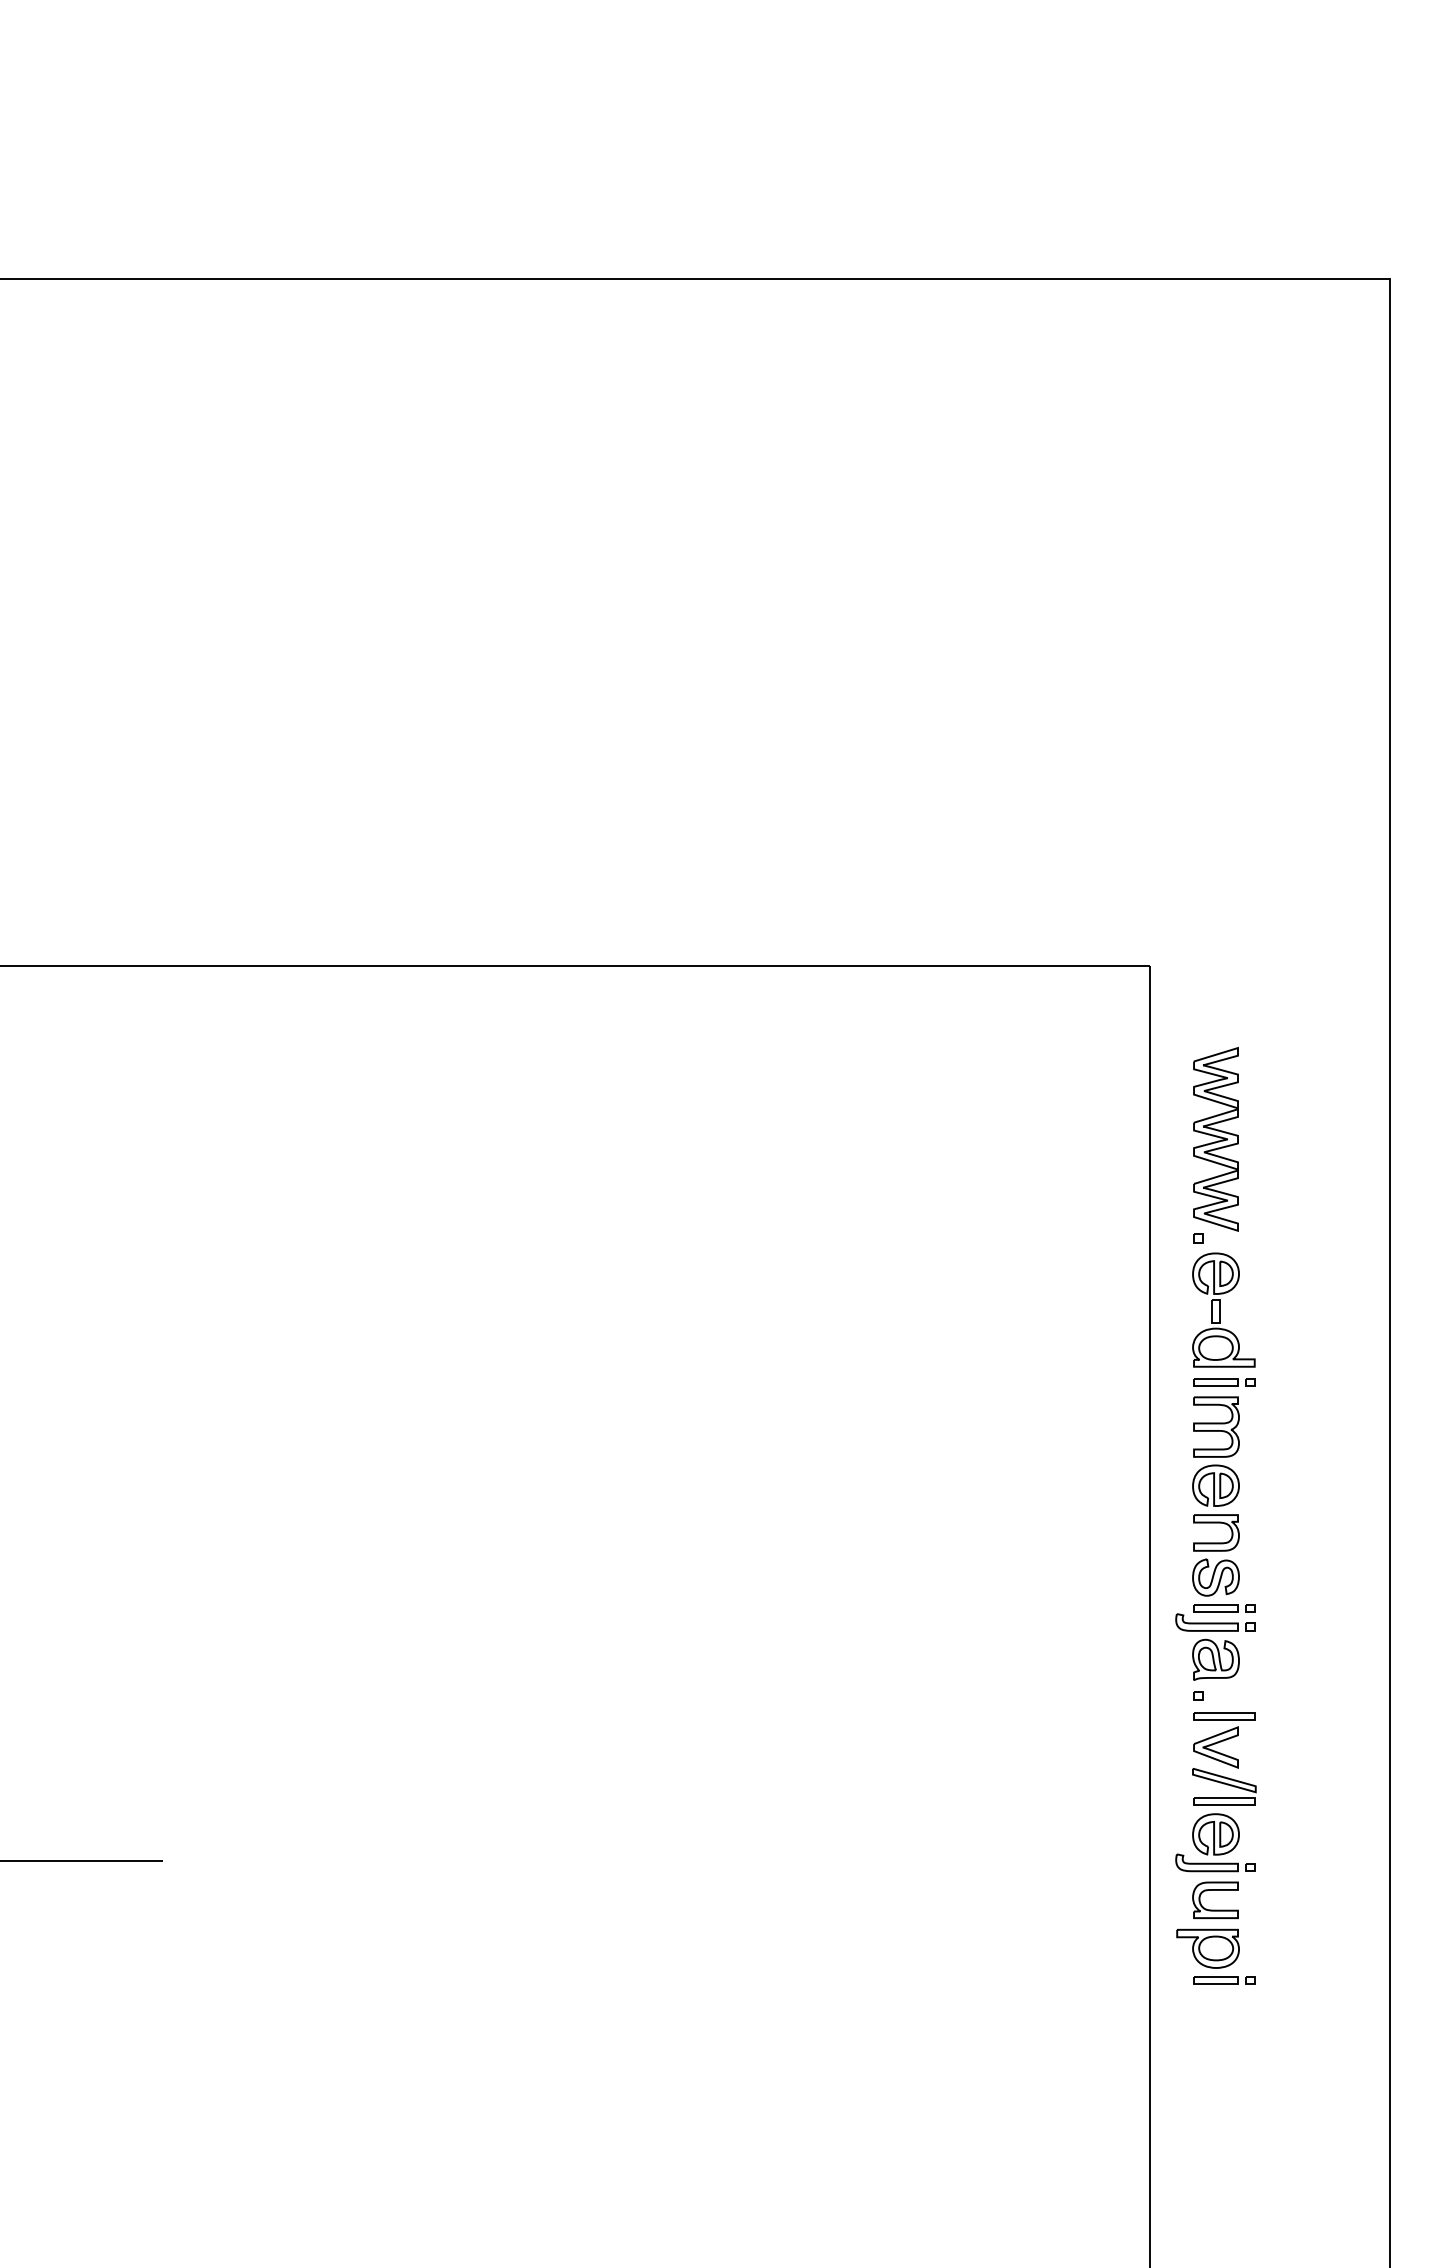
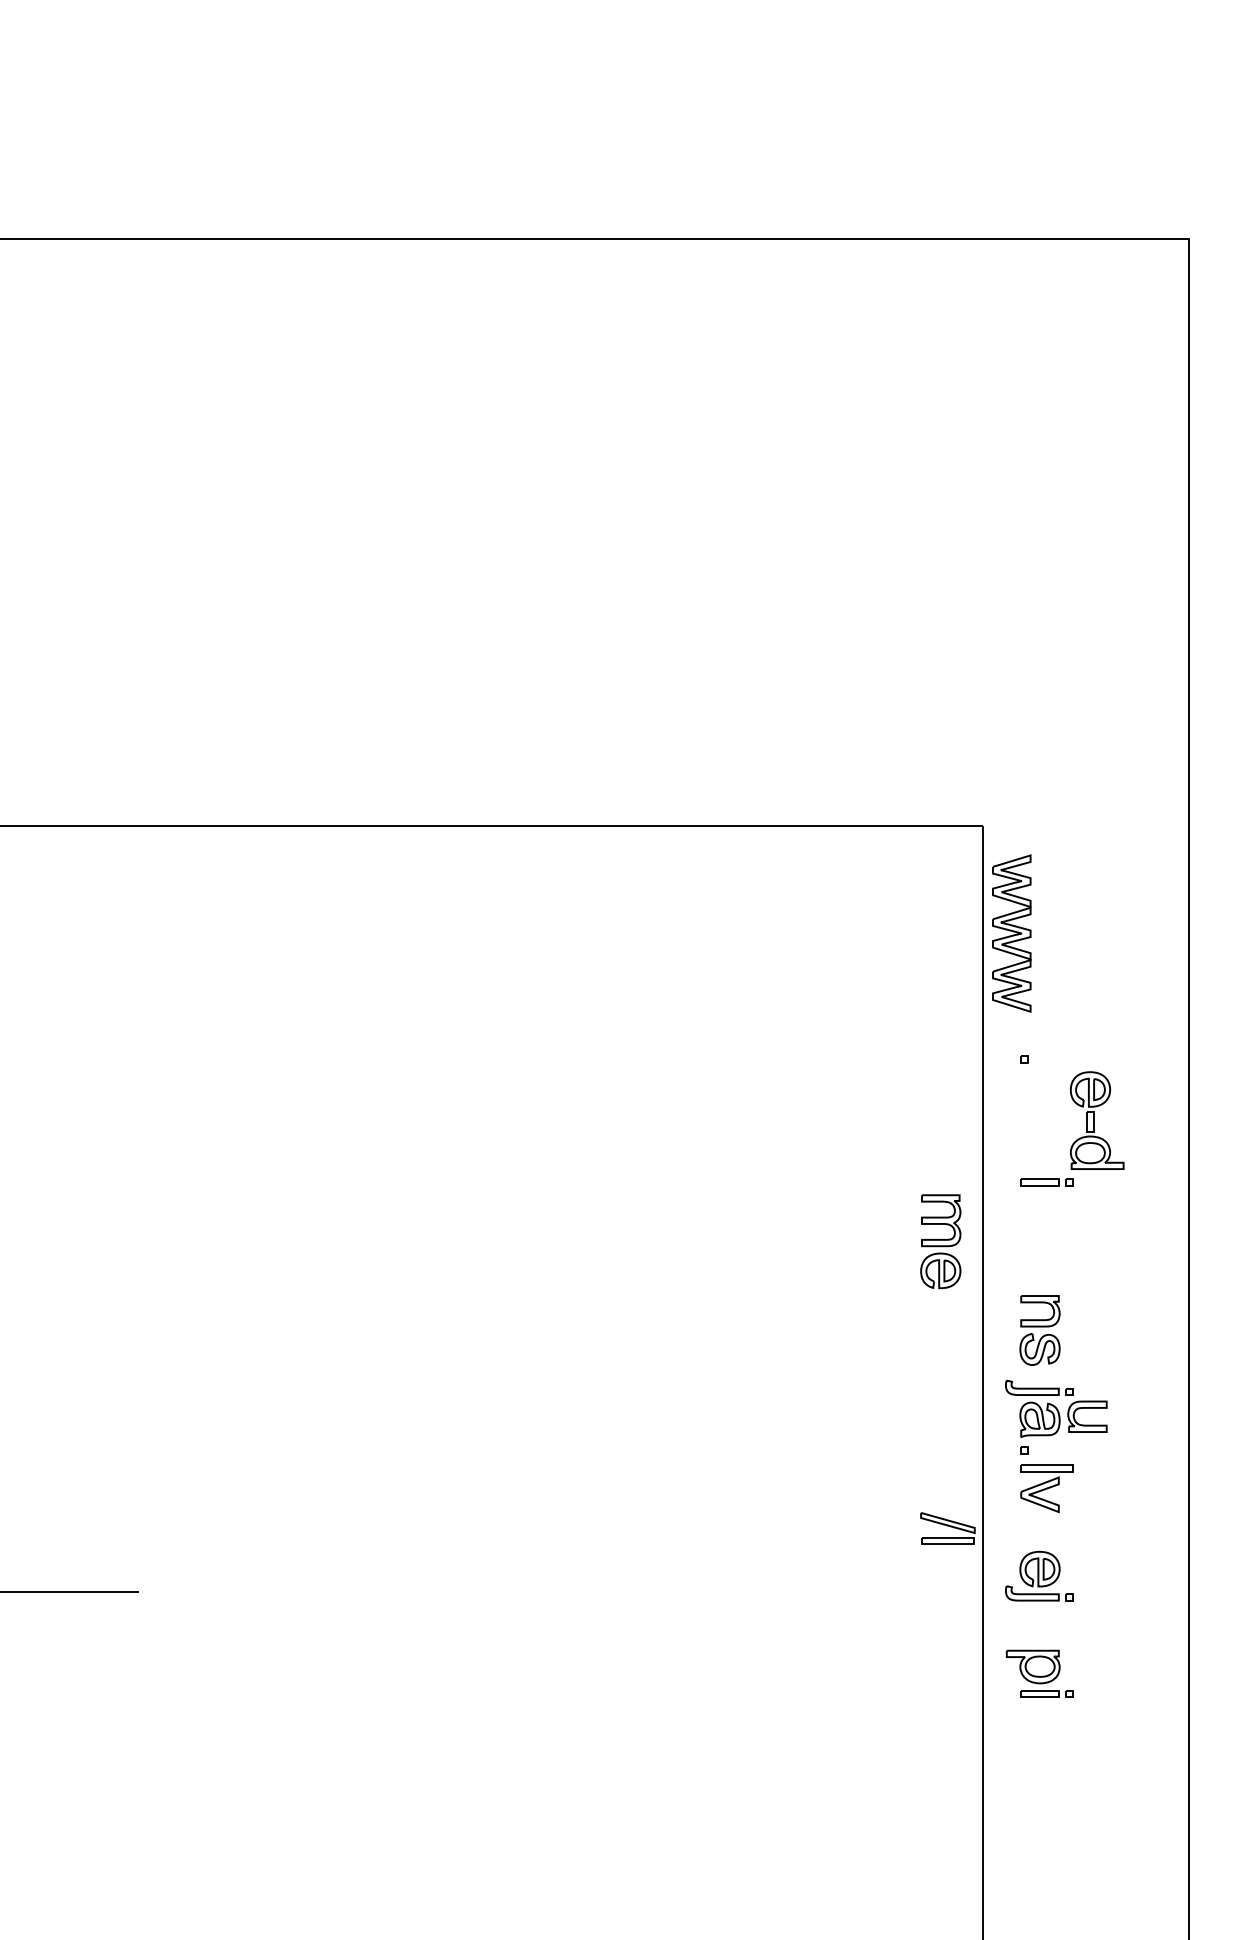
part: (1215, 1139) -> (1011, 933), moved
part: (1223, 1309) -> (1096, 1120), moved
part: (1215, 1451) -> (940, 1241), moved
part: (1224, 1608) -> (1047, 1375), removed
part: (1224, 1786) -> (948, 1528), moved
part: (1215, 1890) -> (1087, 1408), moved

